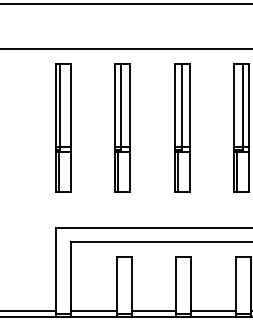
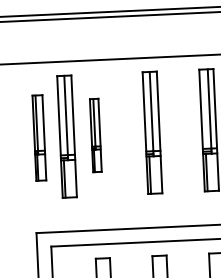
part: (63, 127) -> (39, 137), size x0.7
part: (92, 127) -> (67, 136), added
part: (122, 127) -> (95, 135), size x0.6

